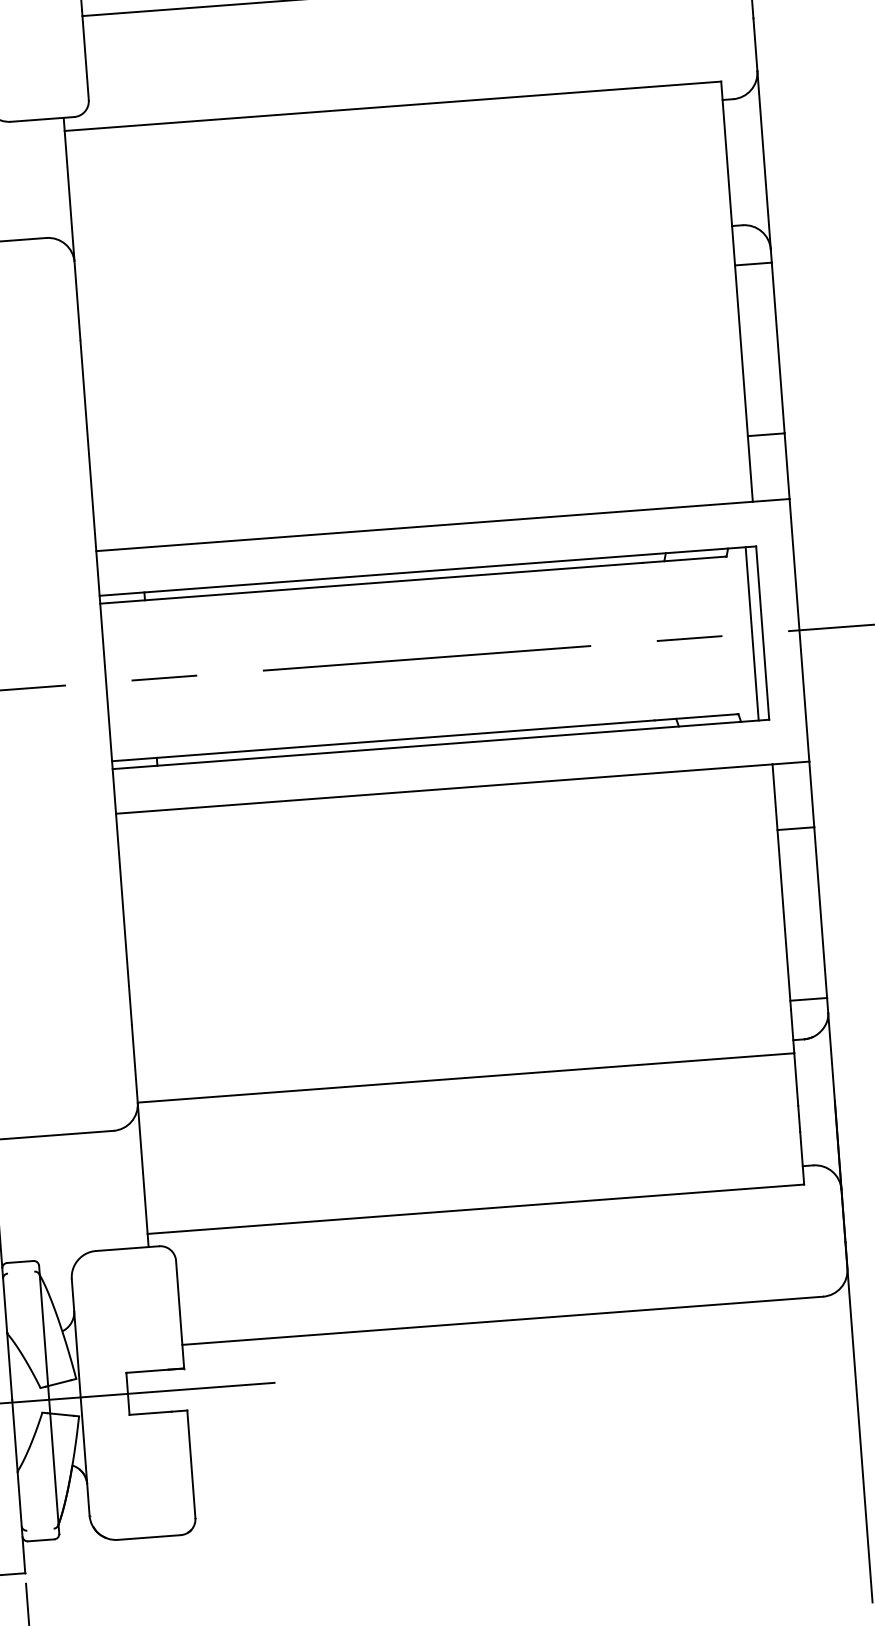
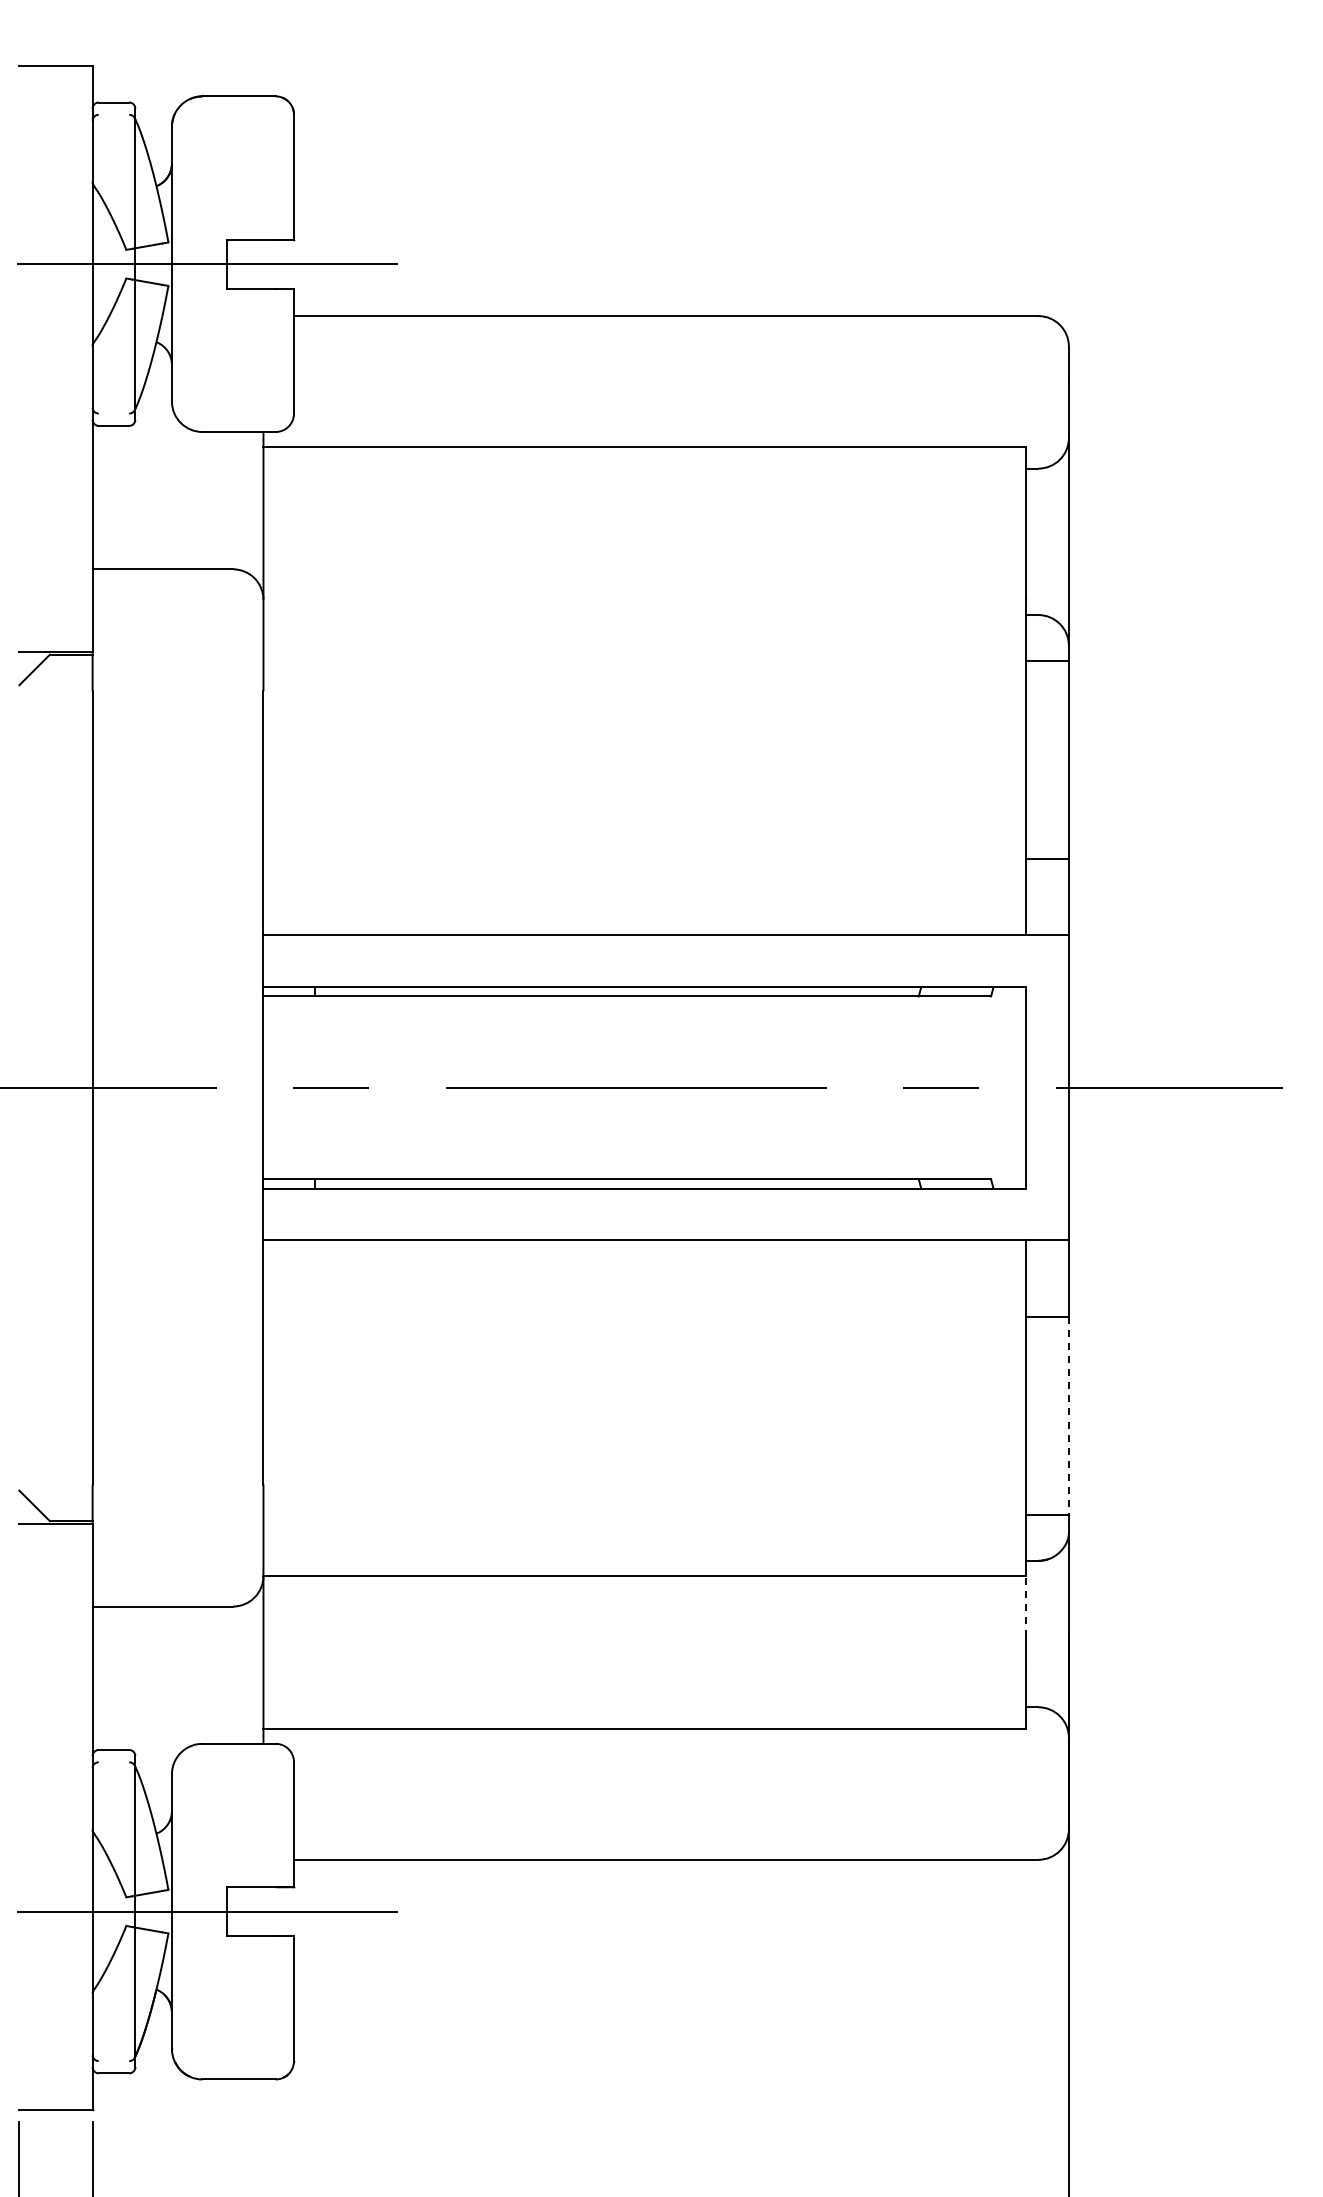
line: (751, 633) -> (1013, 1087), removed
line: (820, 913) -> (1068, 1416), solid -> dashed
line: (796, 1079) -> (1026, 1606), solid -> dashed

